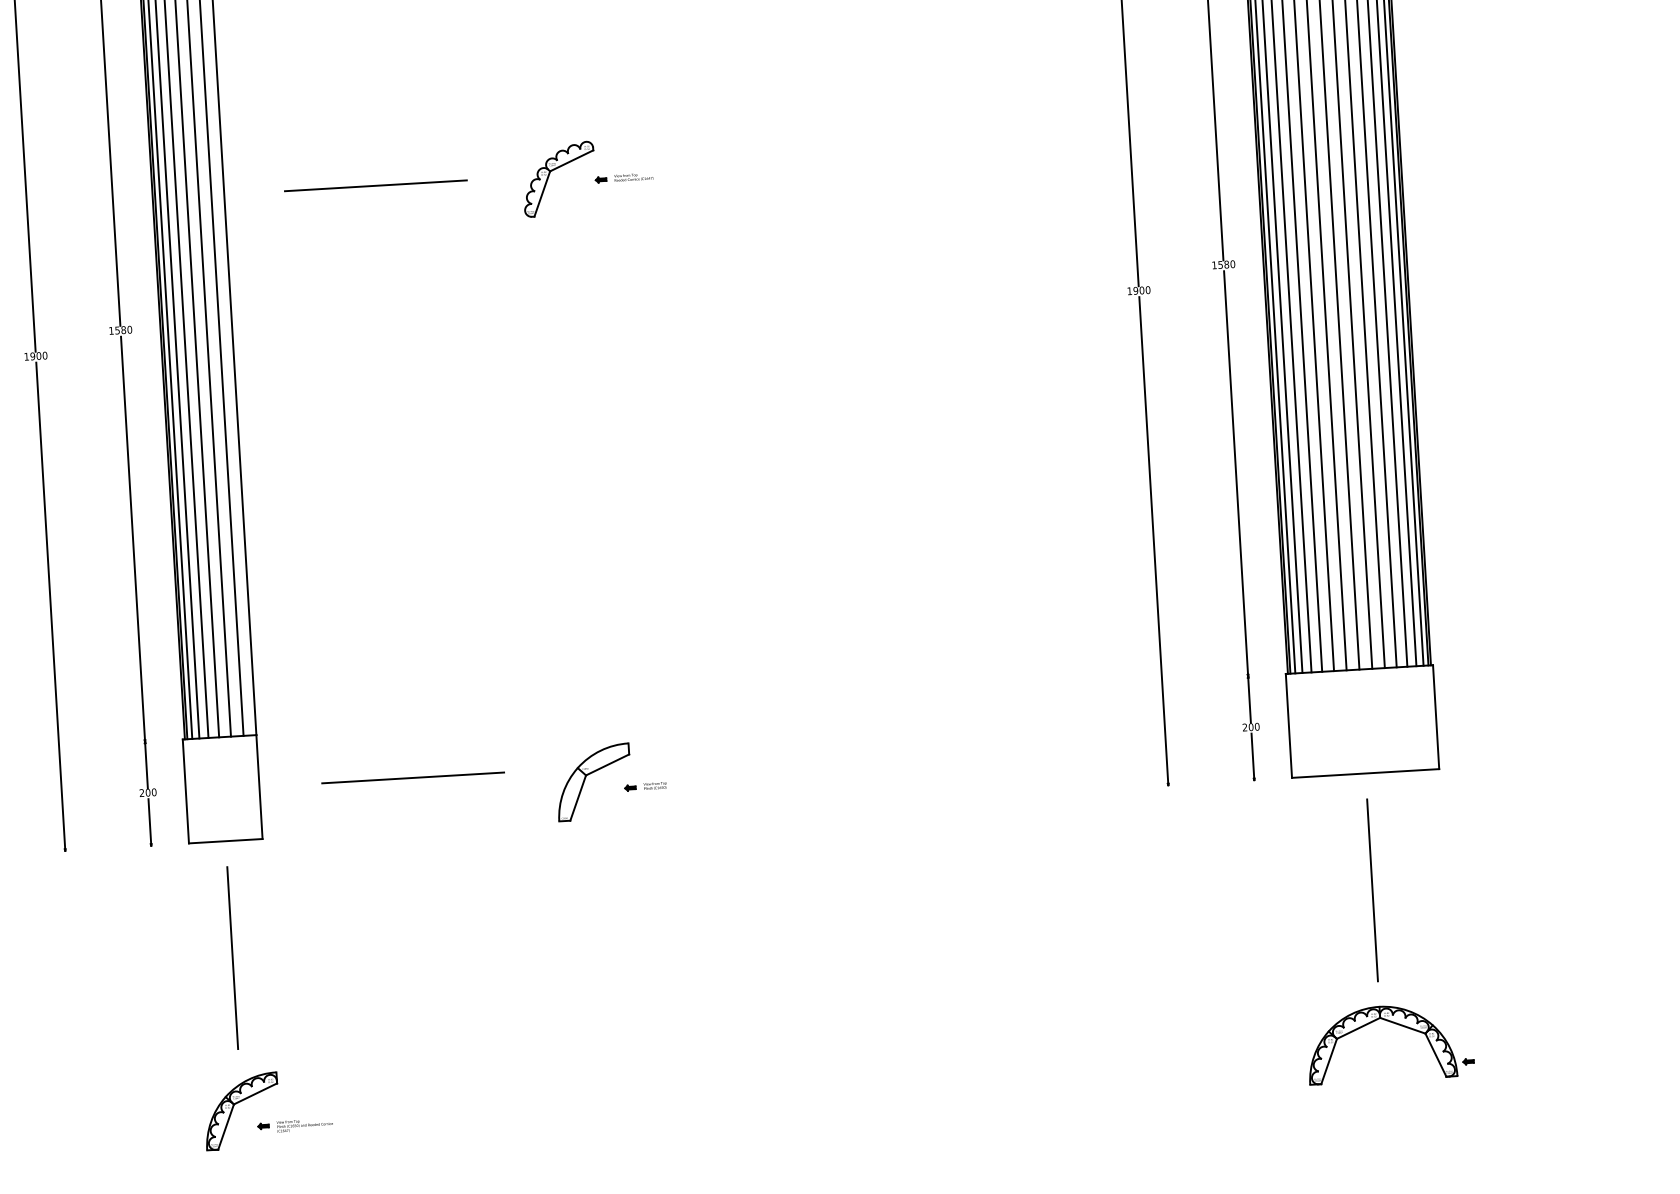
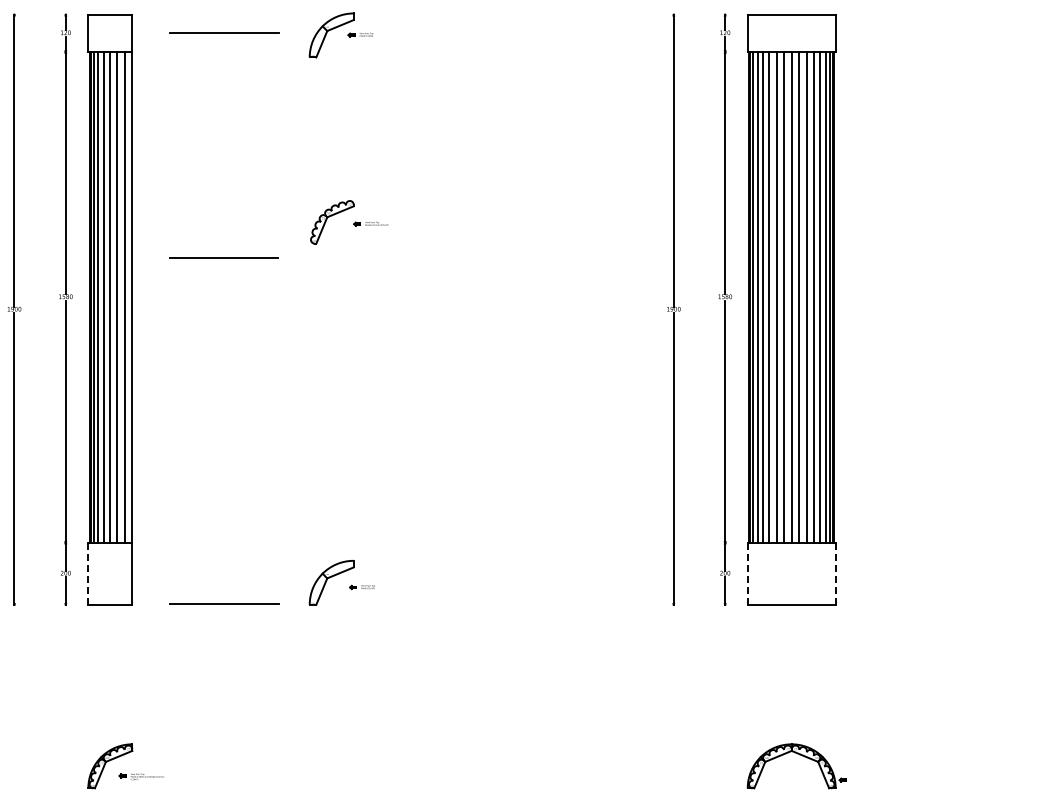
line: (375, 185) -> (223, 257), moved
line: (1435, 716) -> (835, 573), solid -> dashed
line: (1288, 725) -> (747, 573), solid -> dashed
line: (413, 777) -> (224, 603), moved
line: (186, 790) -> (88, 573), solid -> dashed
line: (1372, 890) -> (791, 674), removed
line: (231, 957) -> (109, 674), removed

